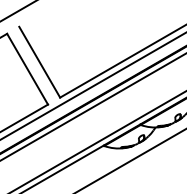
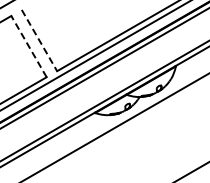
line: (39, 63) -> (39, 41), solid -> dashed
line: (27, 69) -> (28, 46), solid -> dashed

